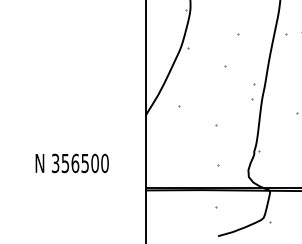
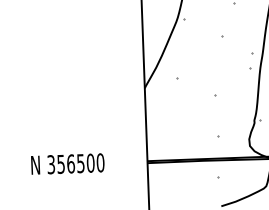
text: (71, 163) -> (67, 164), moved

